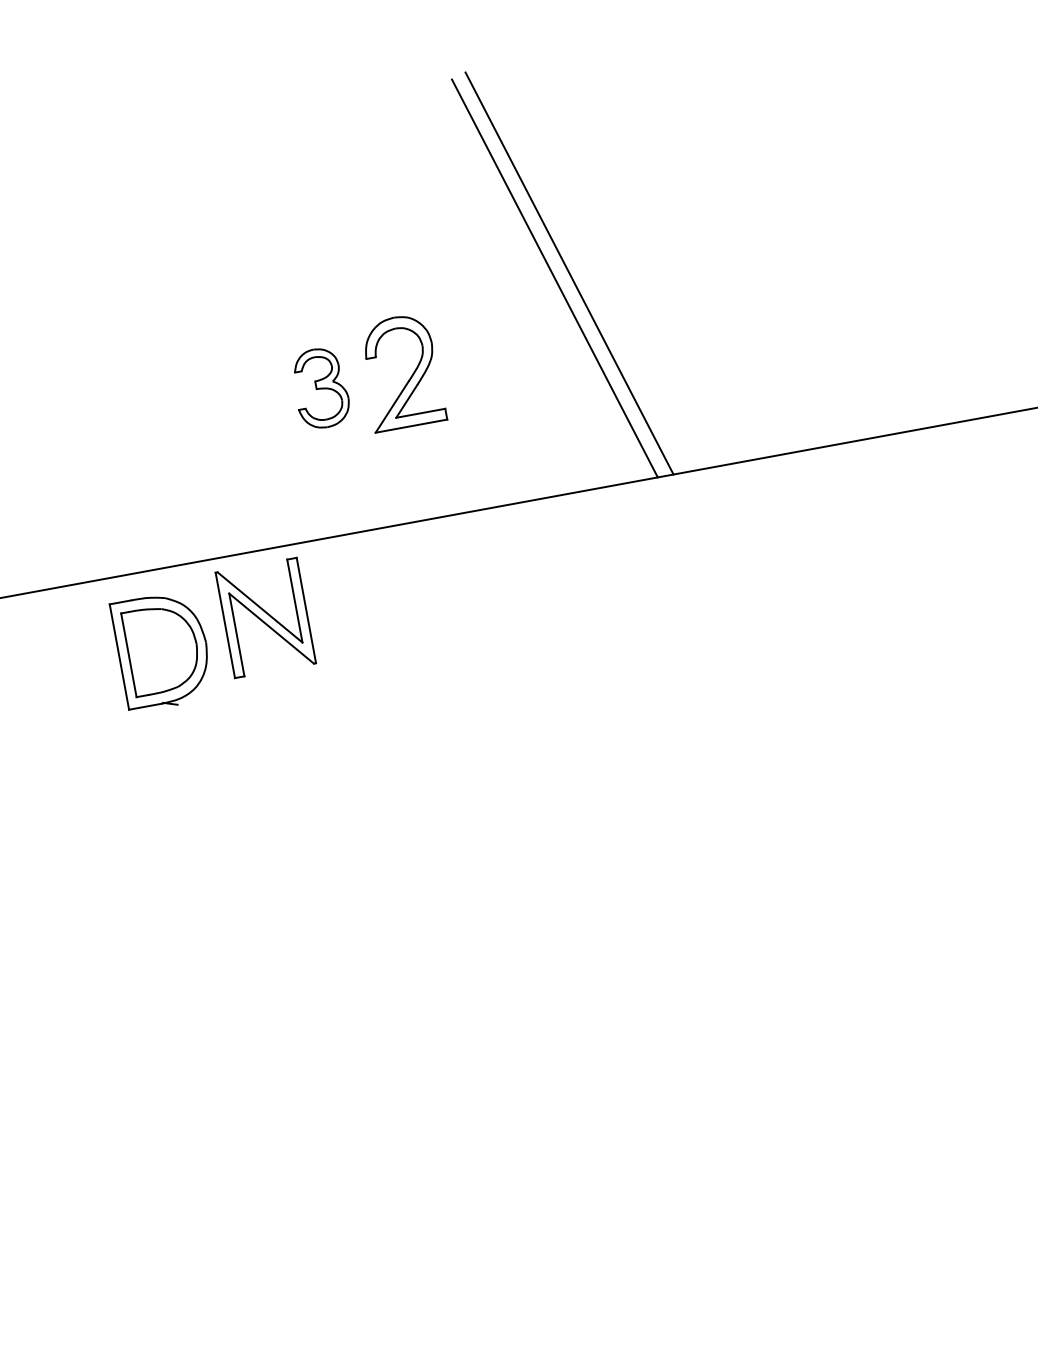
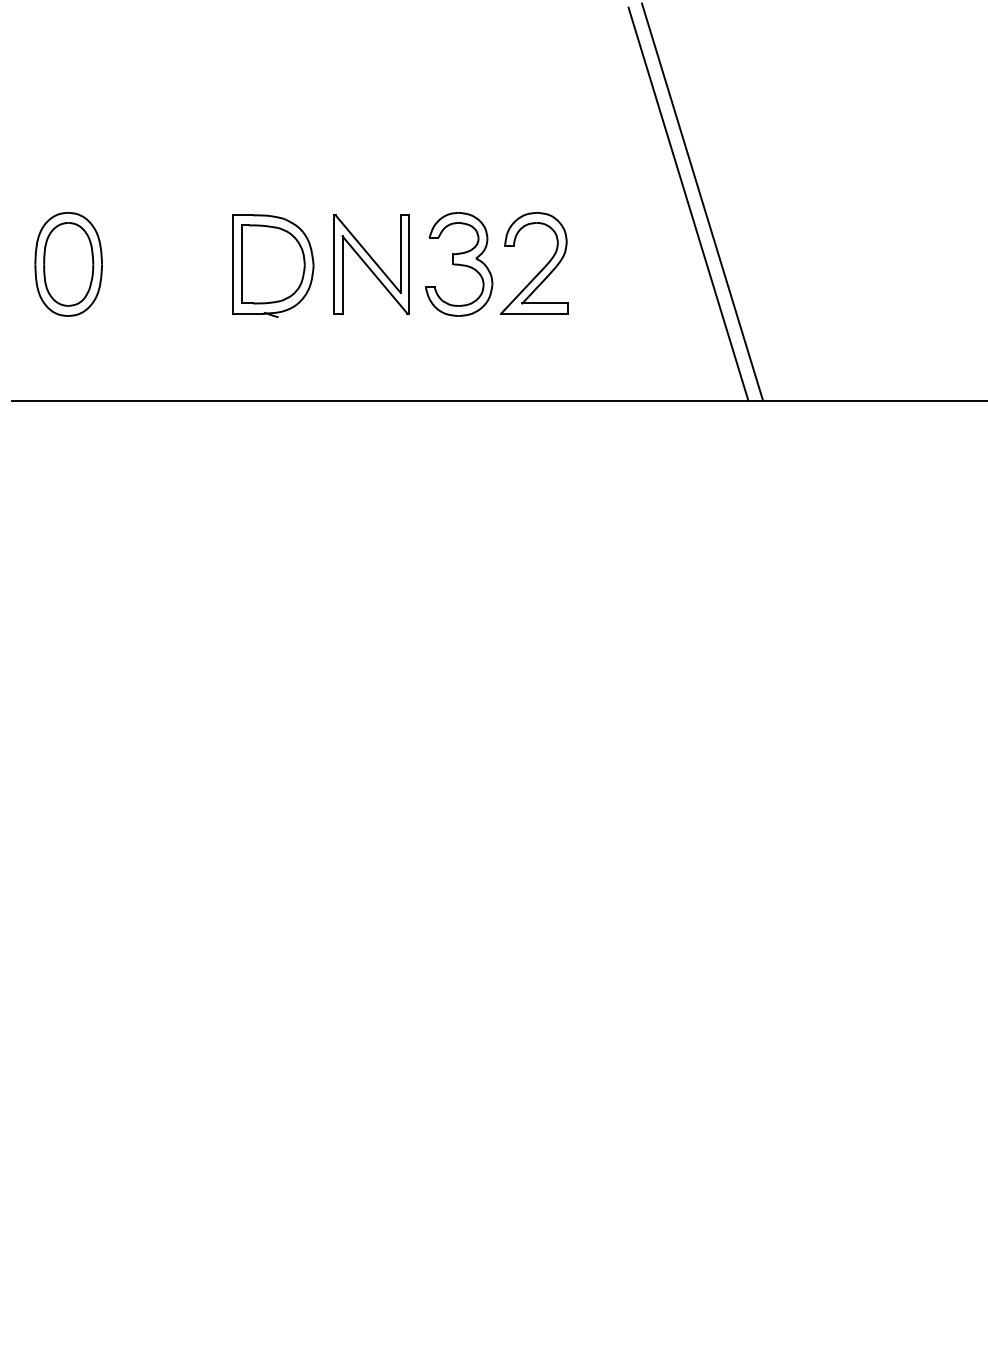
part: (321, 388) -> (459, 264), size x1.43
part: (265, 618) -> (371, 264), moved
part: (163, 650) -> (273, 265), moved

